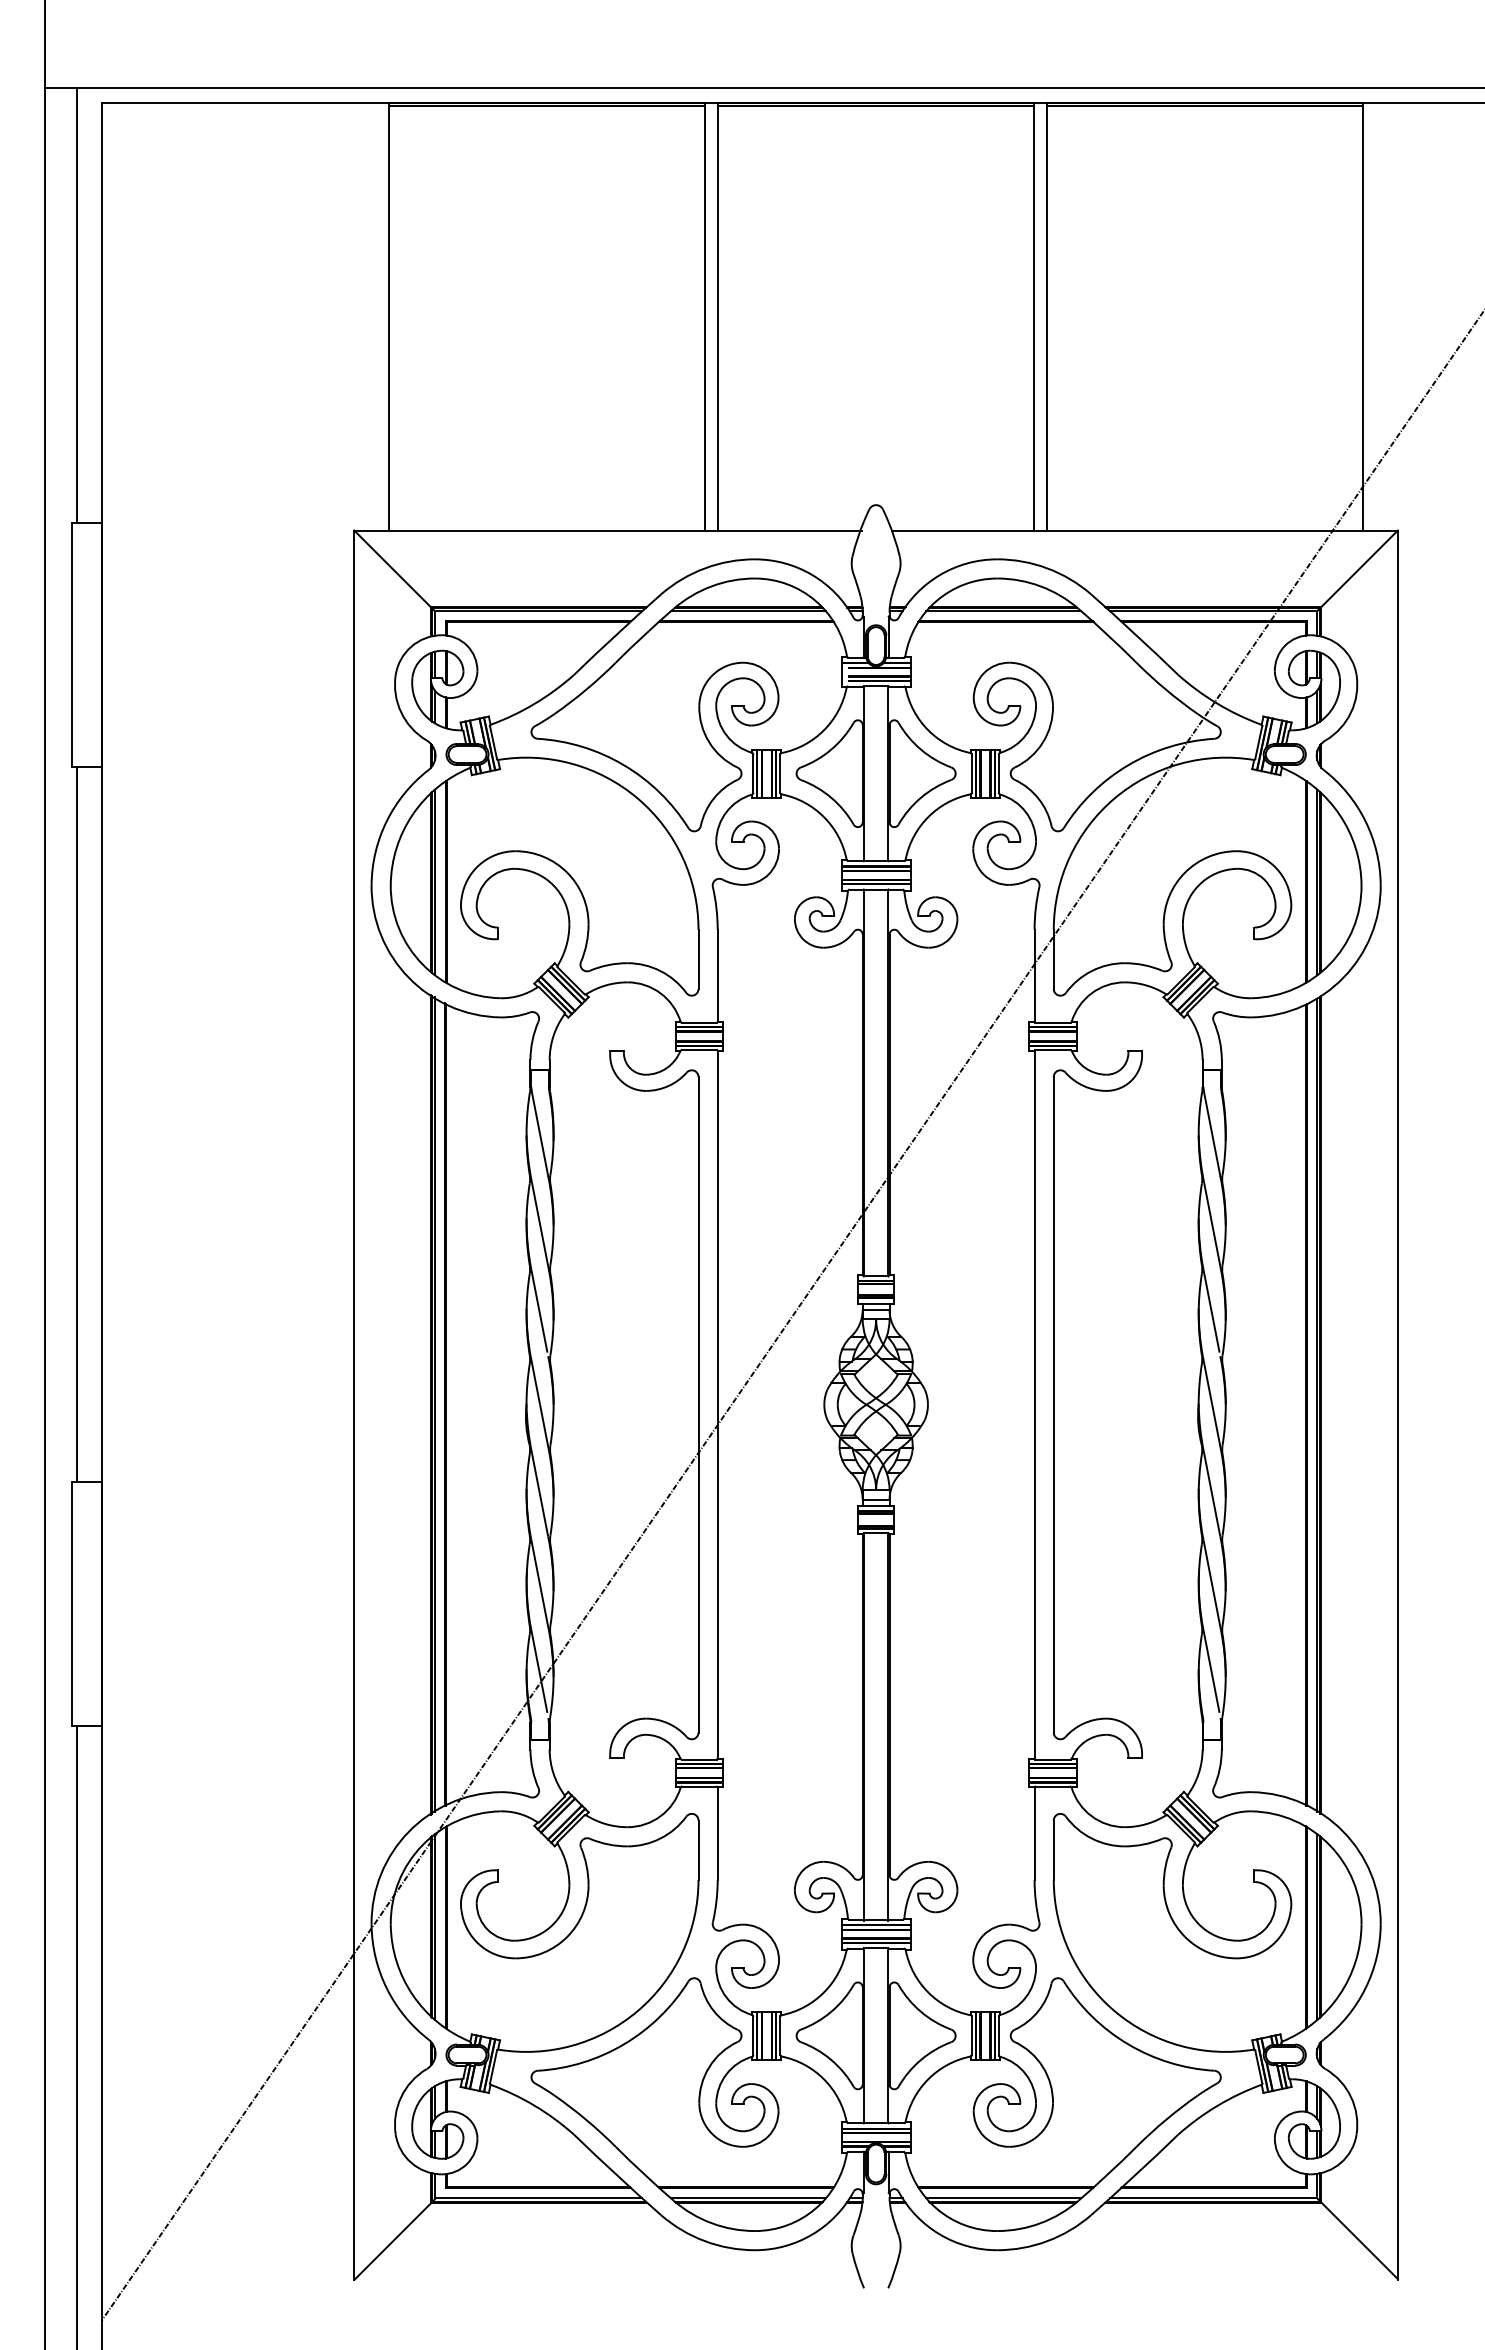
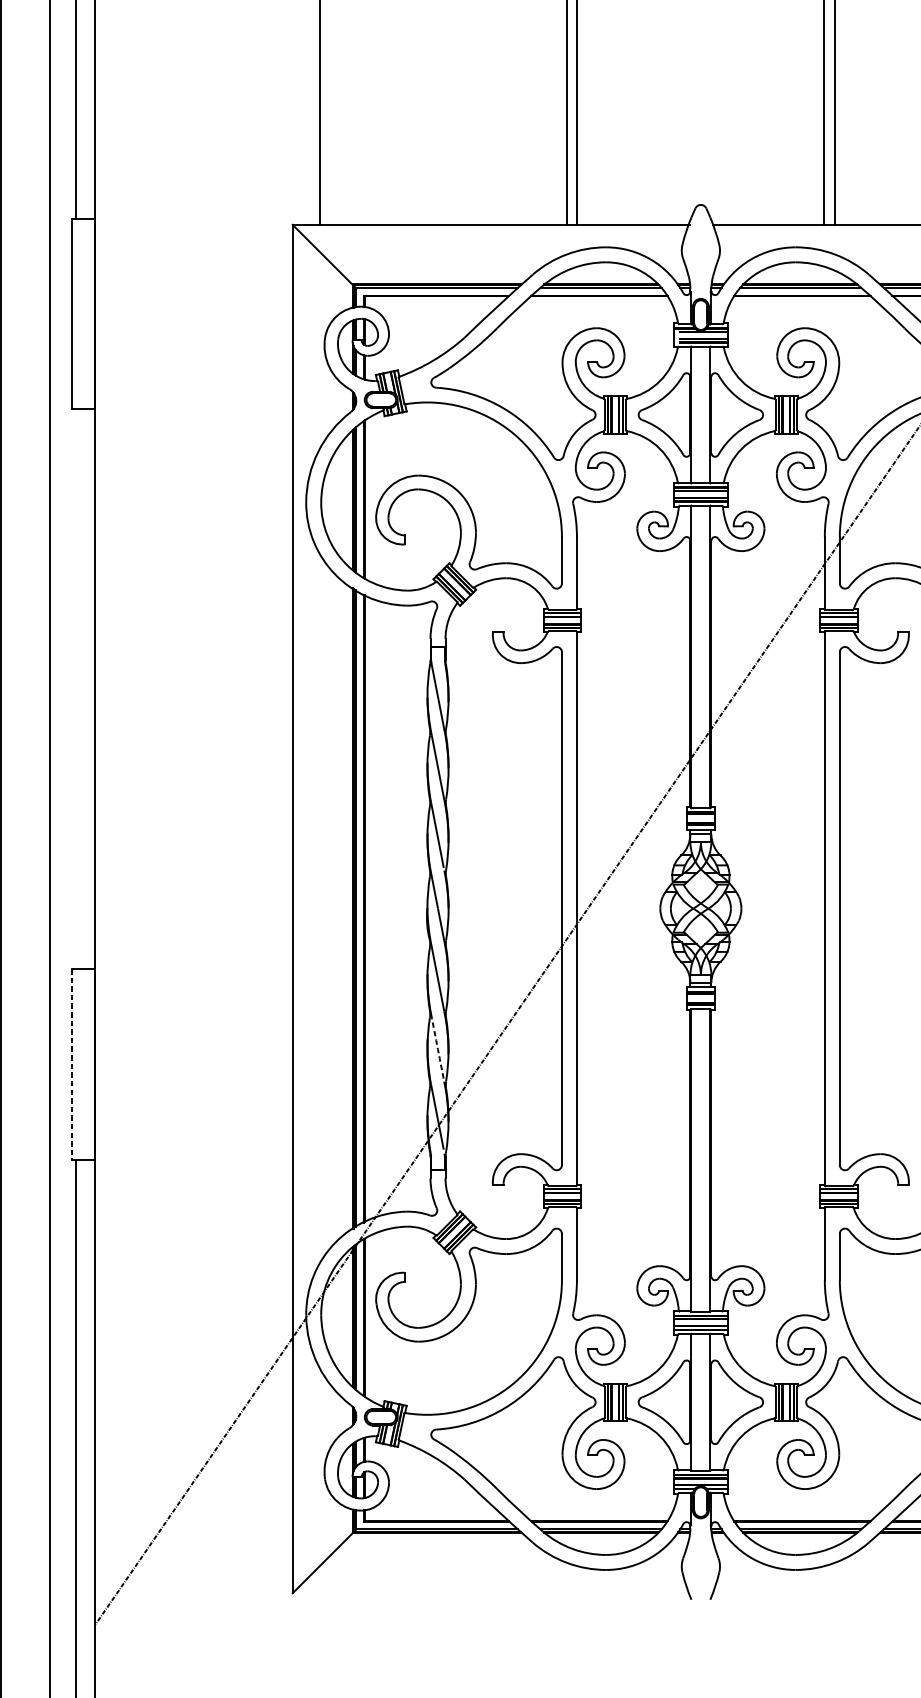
line: (77, 1124) -> (76, 689), removed
arc: (540, 1584) -> (438, 1049), solid -> dashed
line: (71, 1603) -> (71, 1064), solid -> dashed

